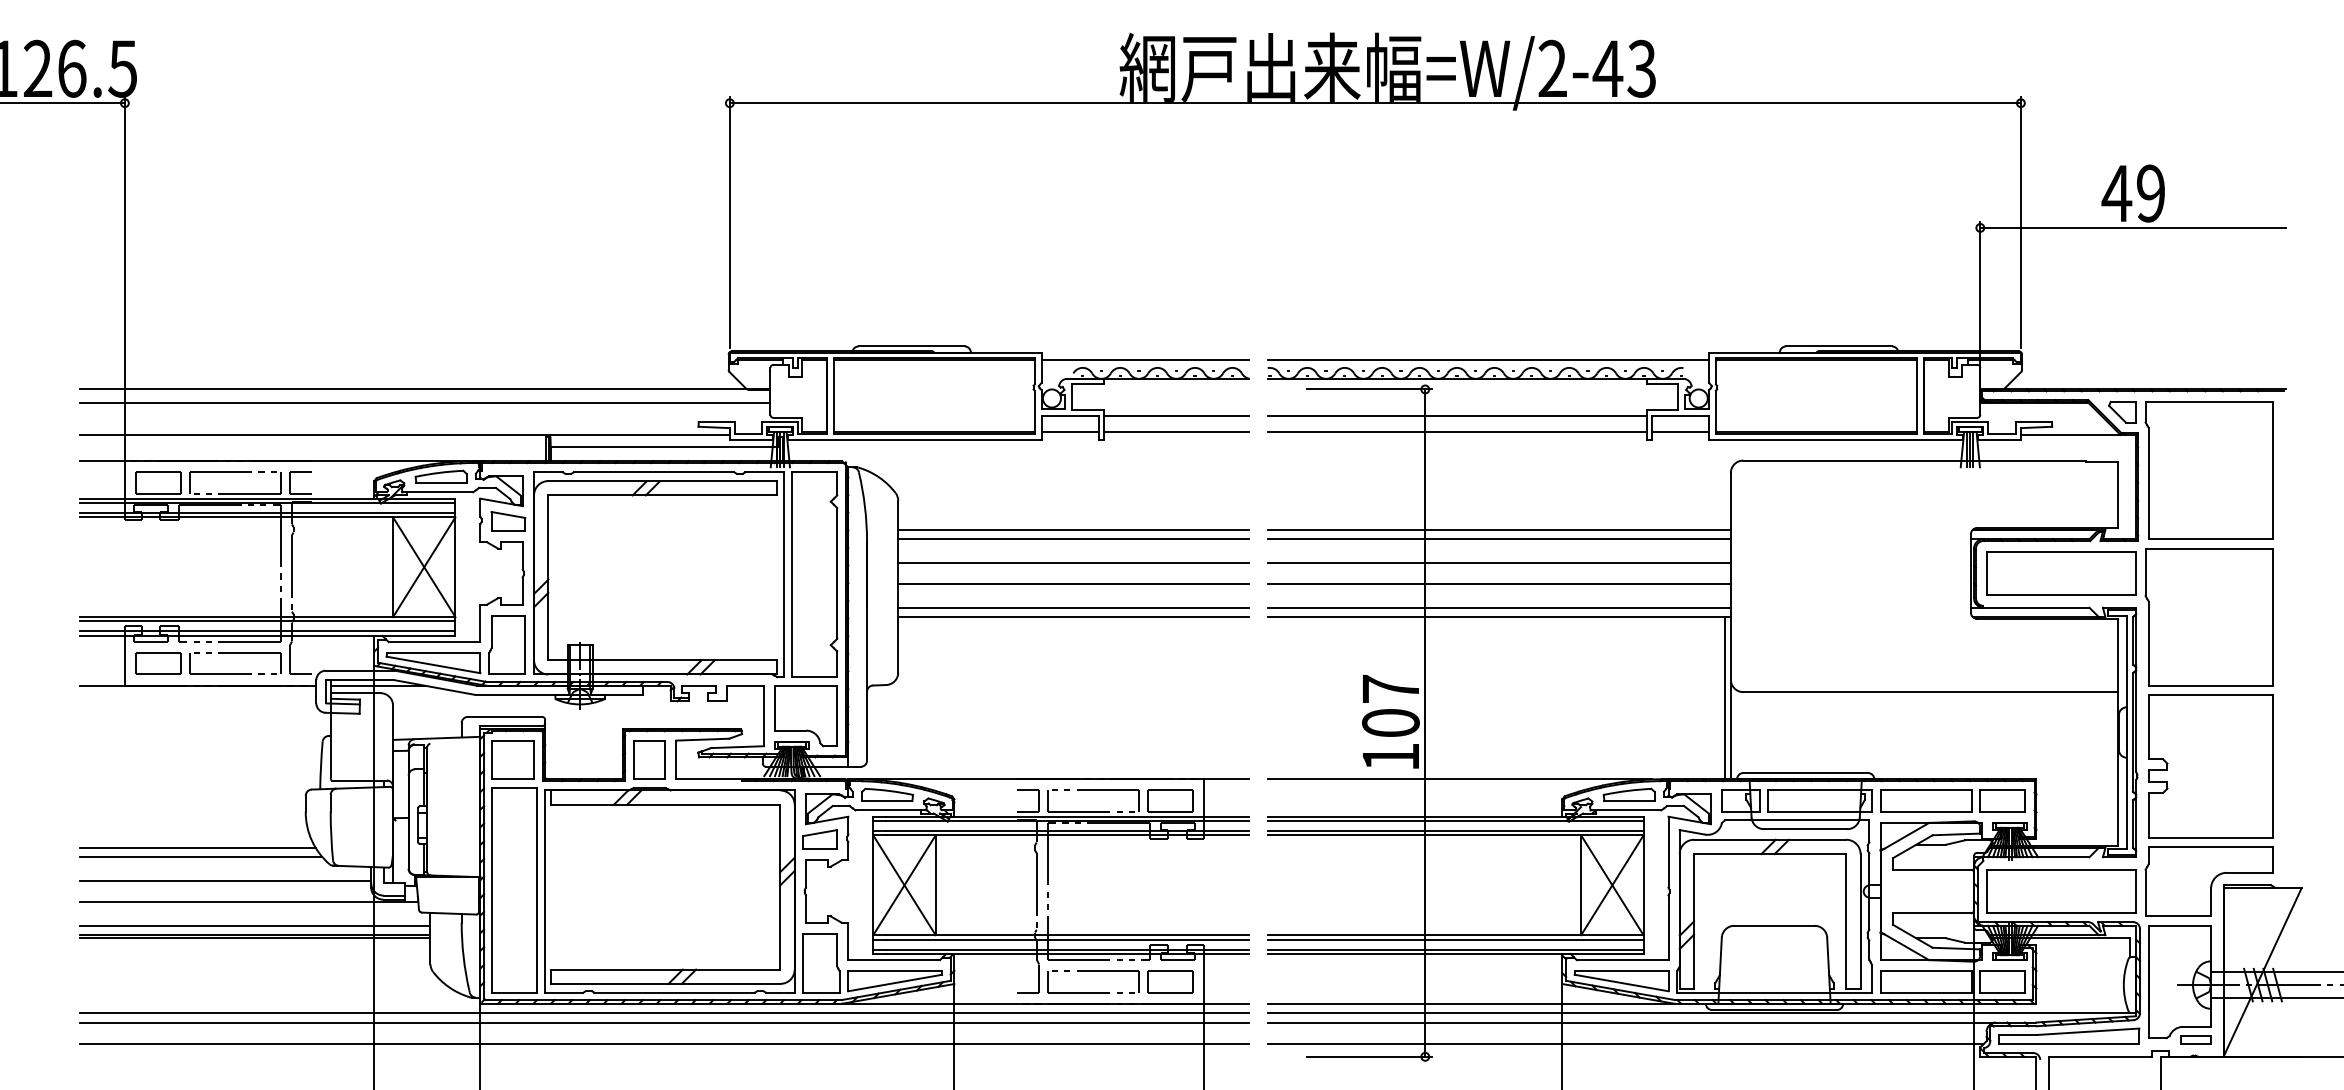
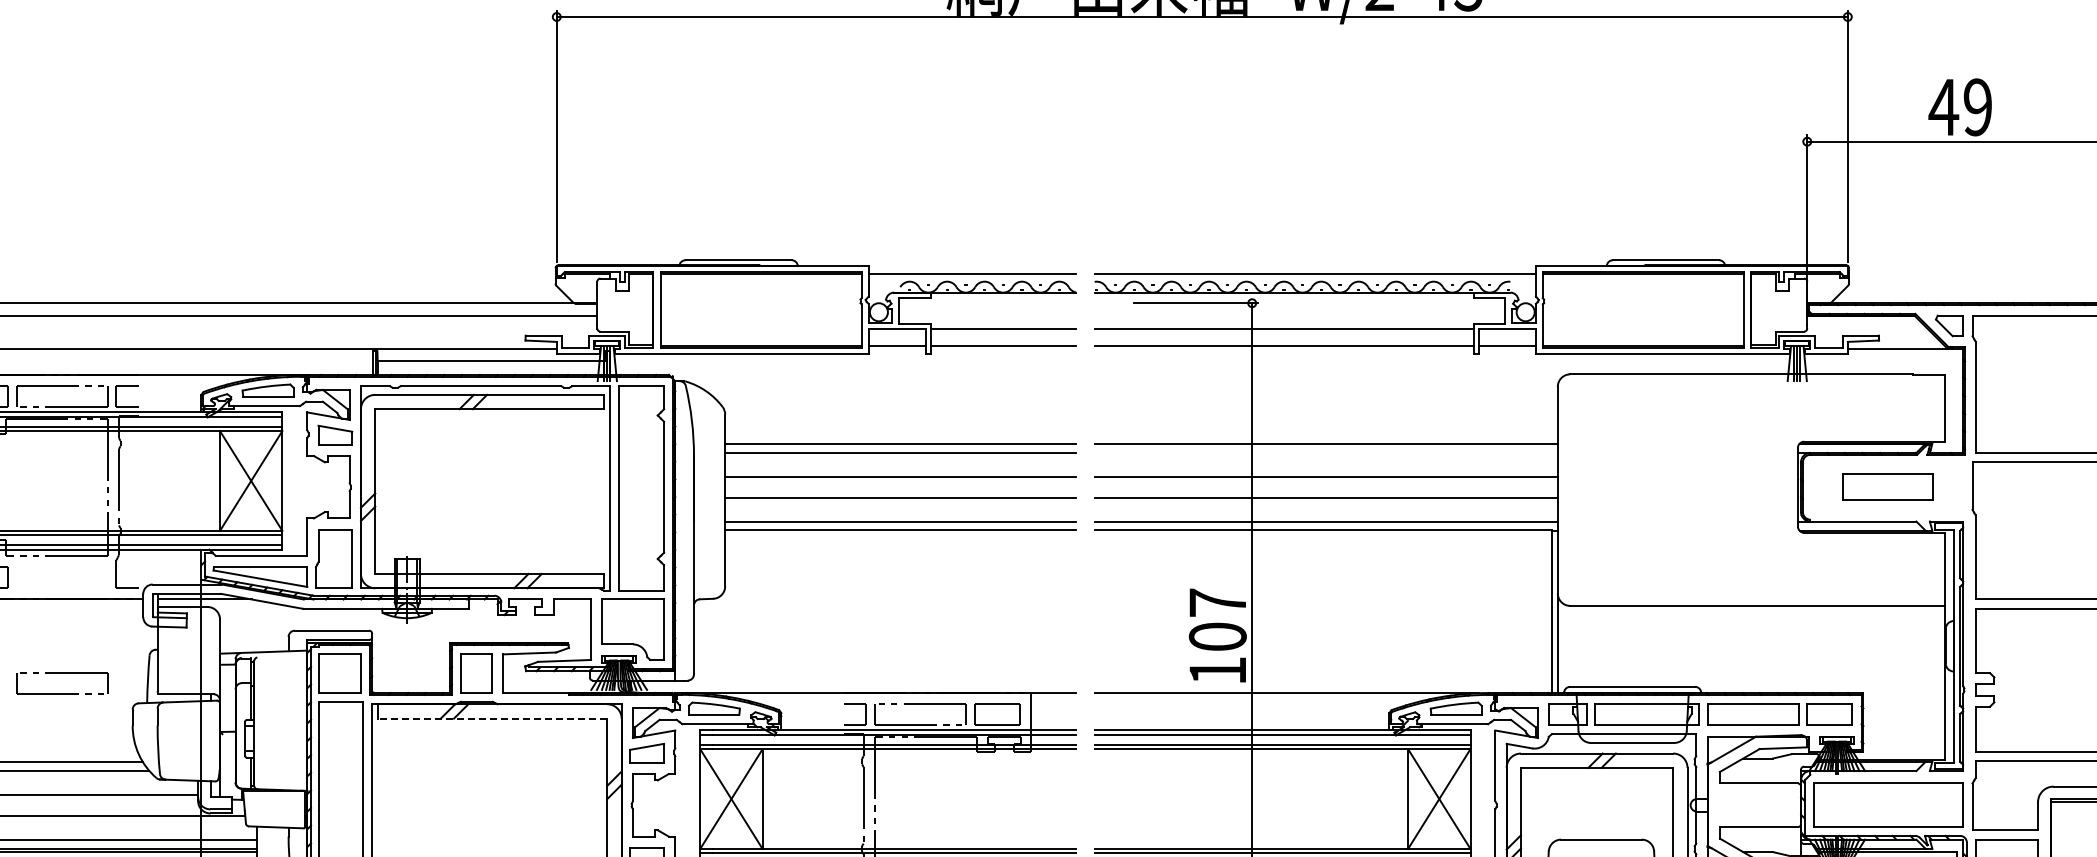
line: (1498, 539) -> (1325, 453), removed
part: (2061, 573) -> (1888, 487), size x0.6
part: (235, 653) -> (62, 673), moved
line: (665, 804) -> (492, 718), solid -> dashed

